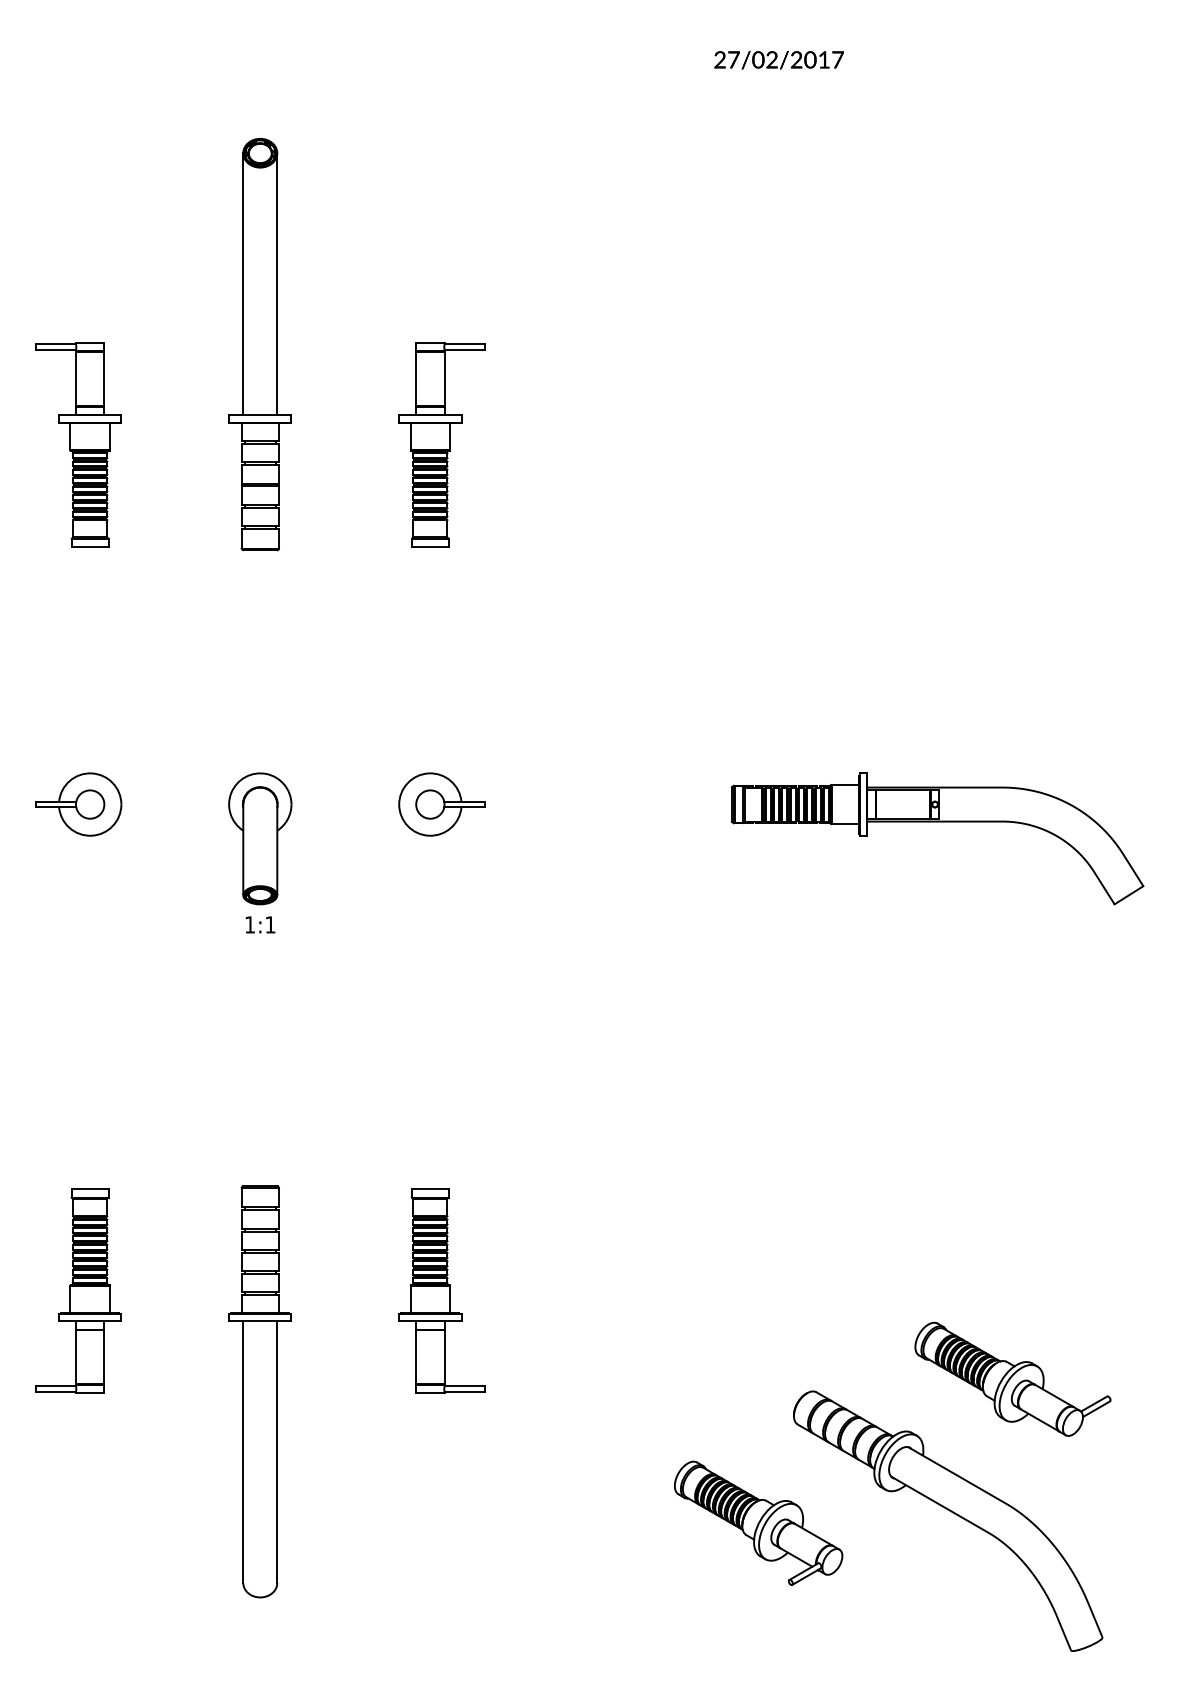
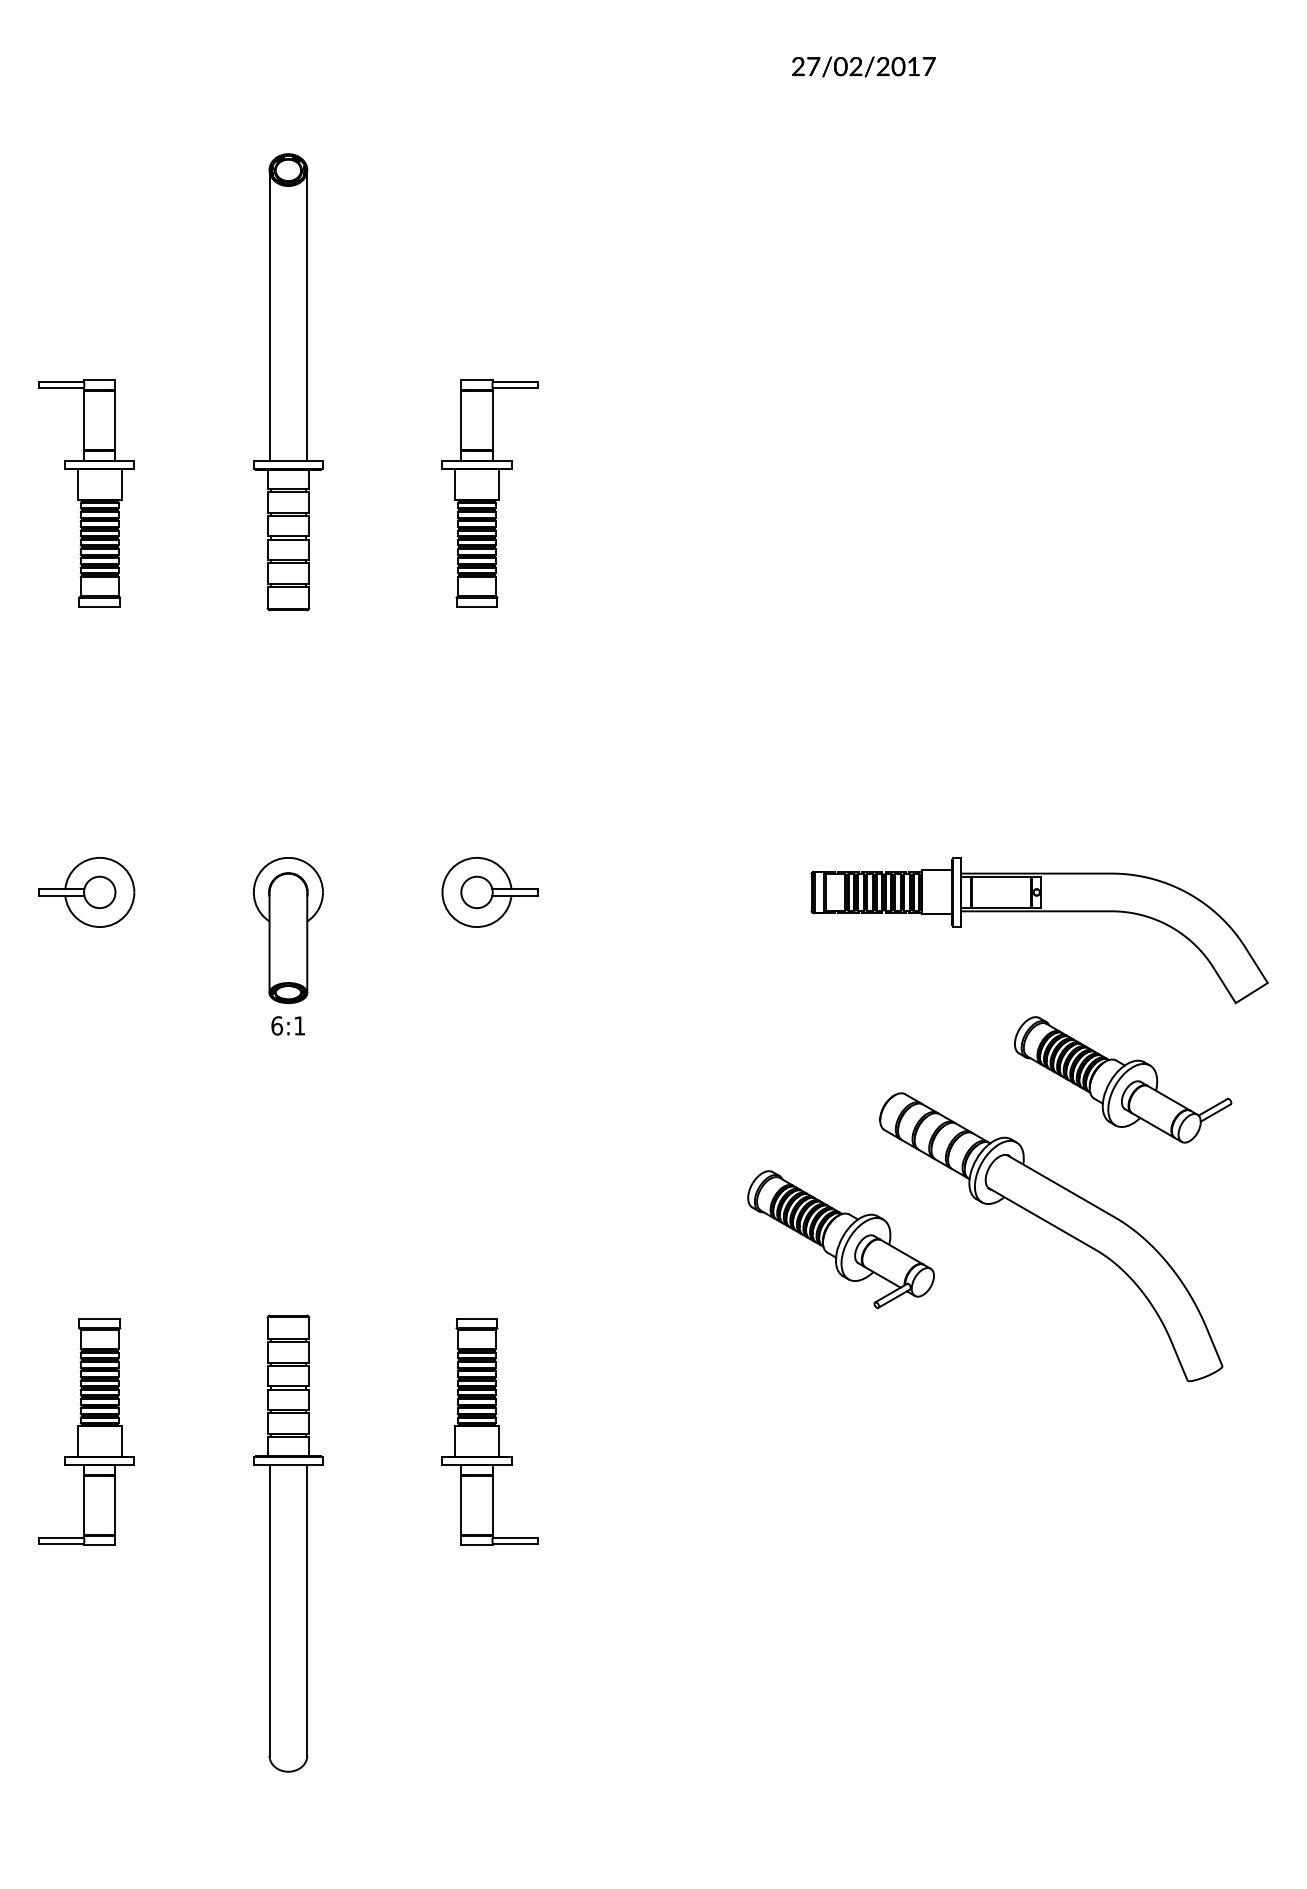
text: (250, 924) -> (277, 1025), 1:1 -> 6:1
part: (892, 1487) -> (989, 1199), moved

